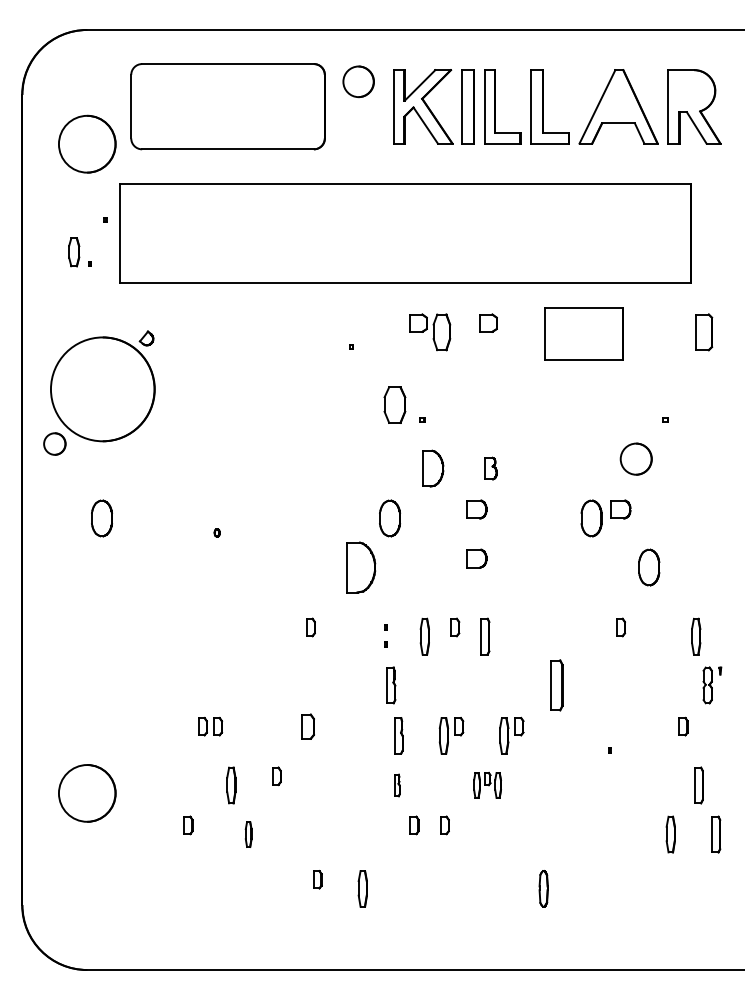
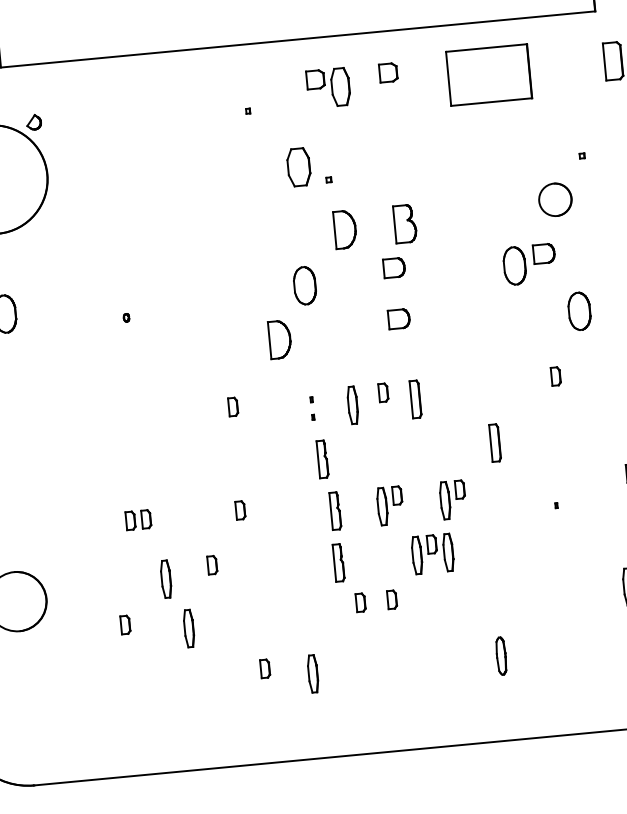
part: (490, 468) -> (404, 223), size x1.67
part: (361, 567) -> (280, 339), size x0.71
part: (557, 685) -> (495, 443), size x0.71
part: (308, 726) -> (240, 510), size x0.71
part: (397, 785) -> (339, 562), size x1.67
part: (487, 785) -> (432, 554), size x1.43
part: (248, 834) -> (188, 628), size x1.43

